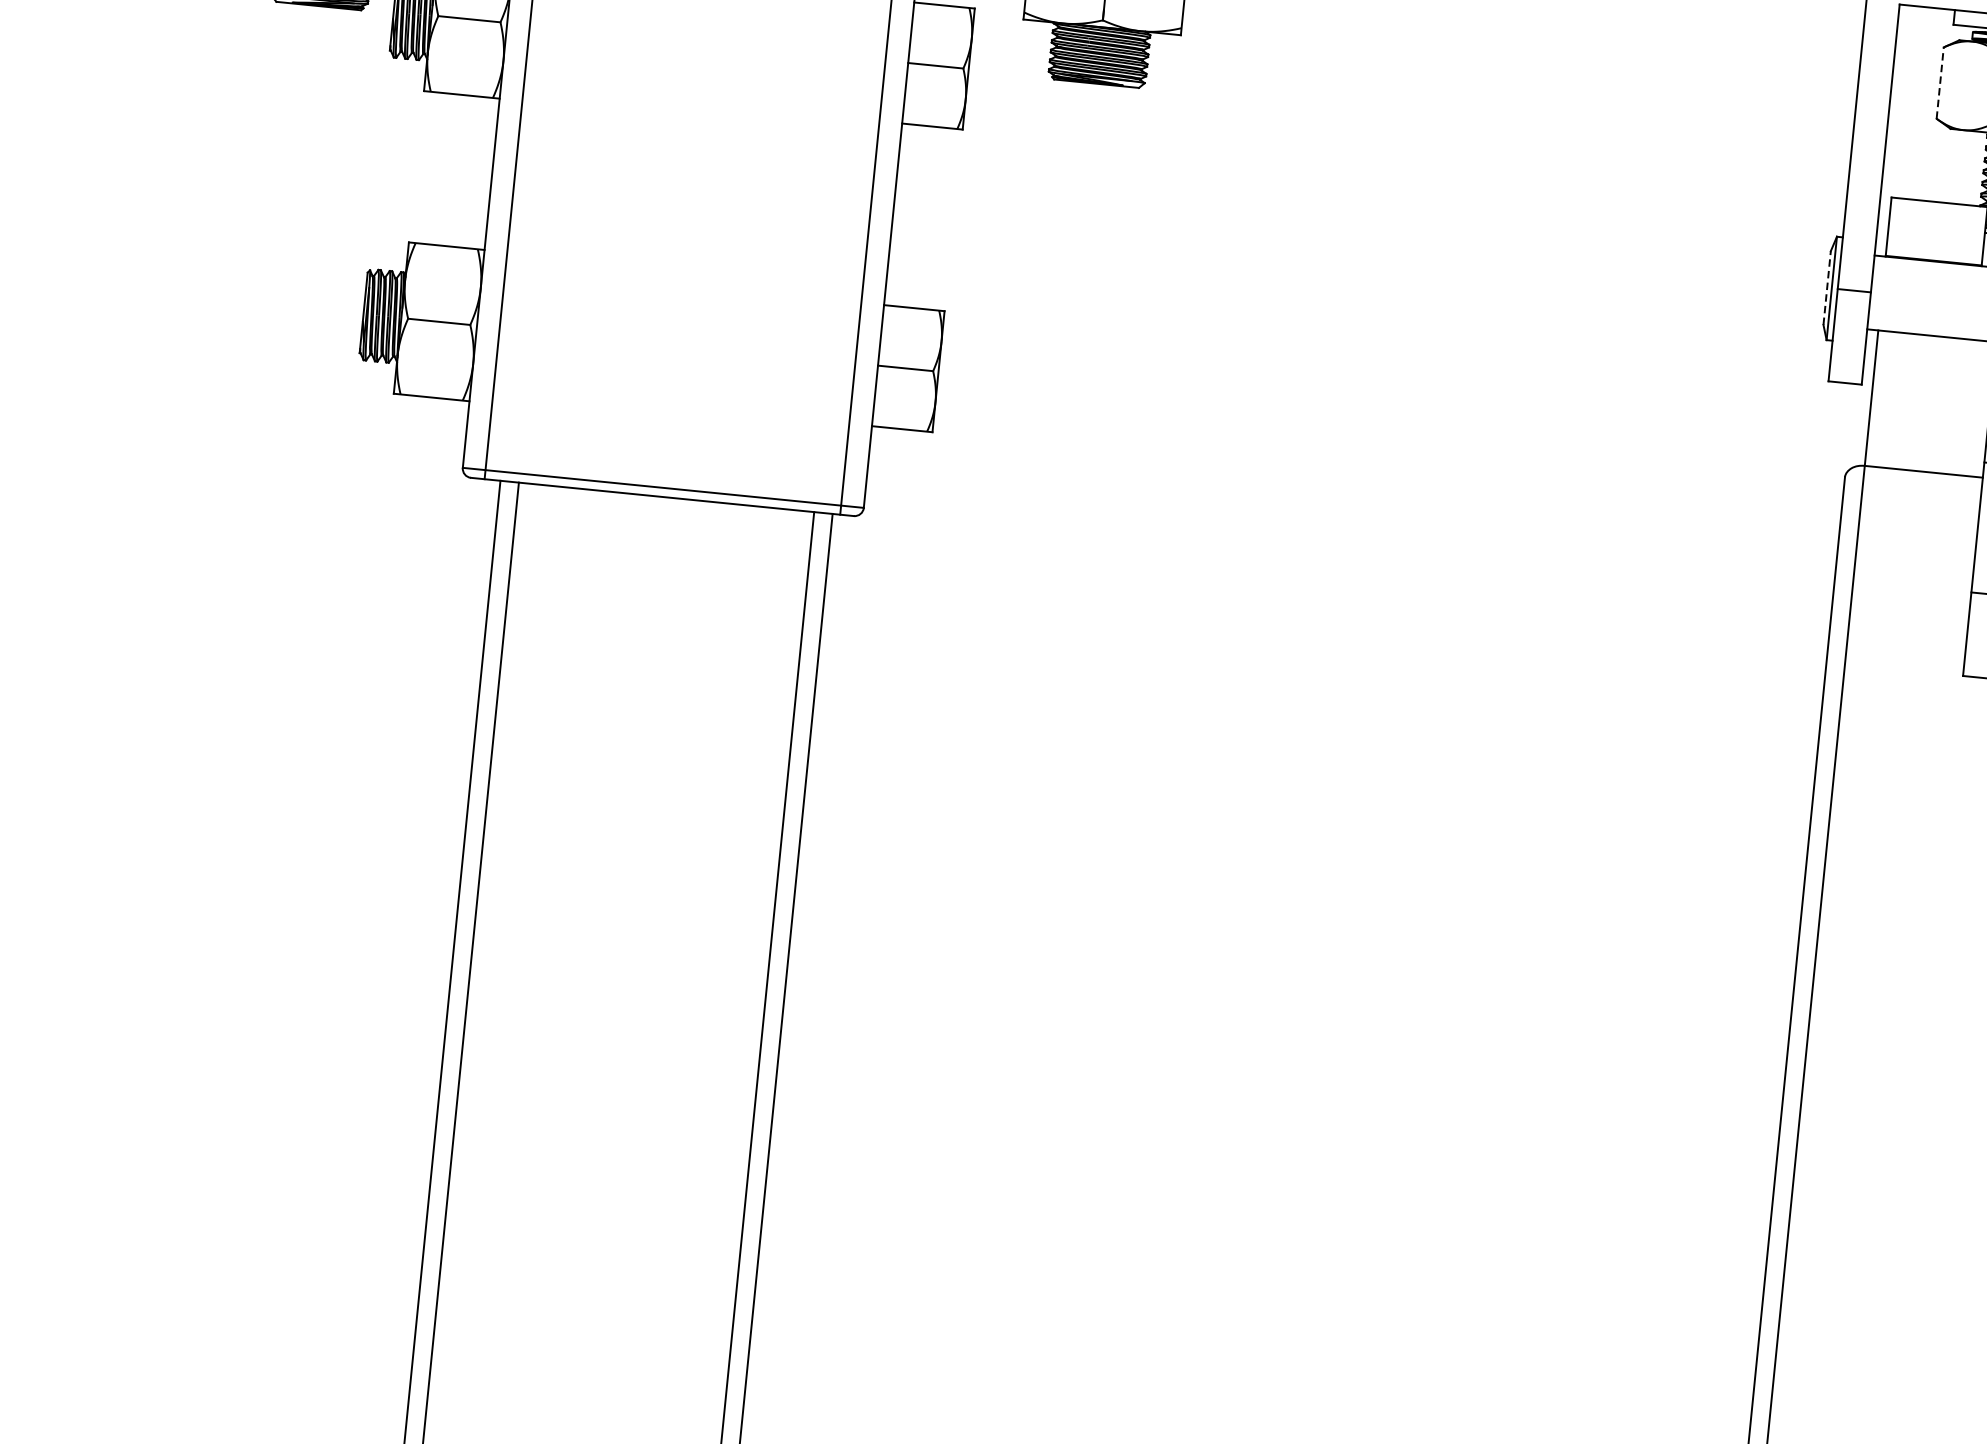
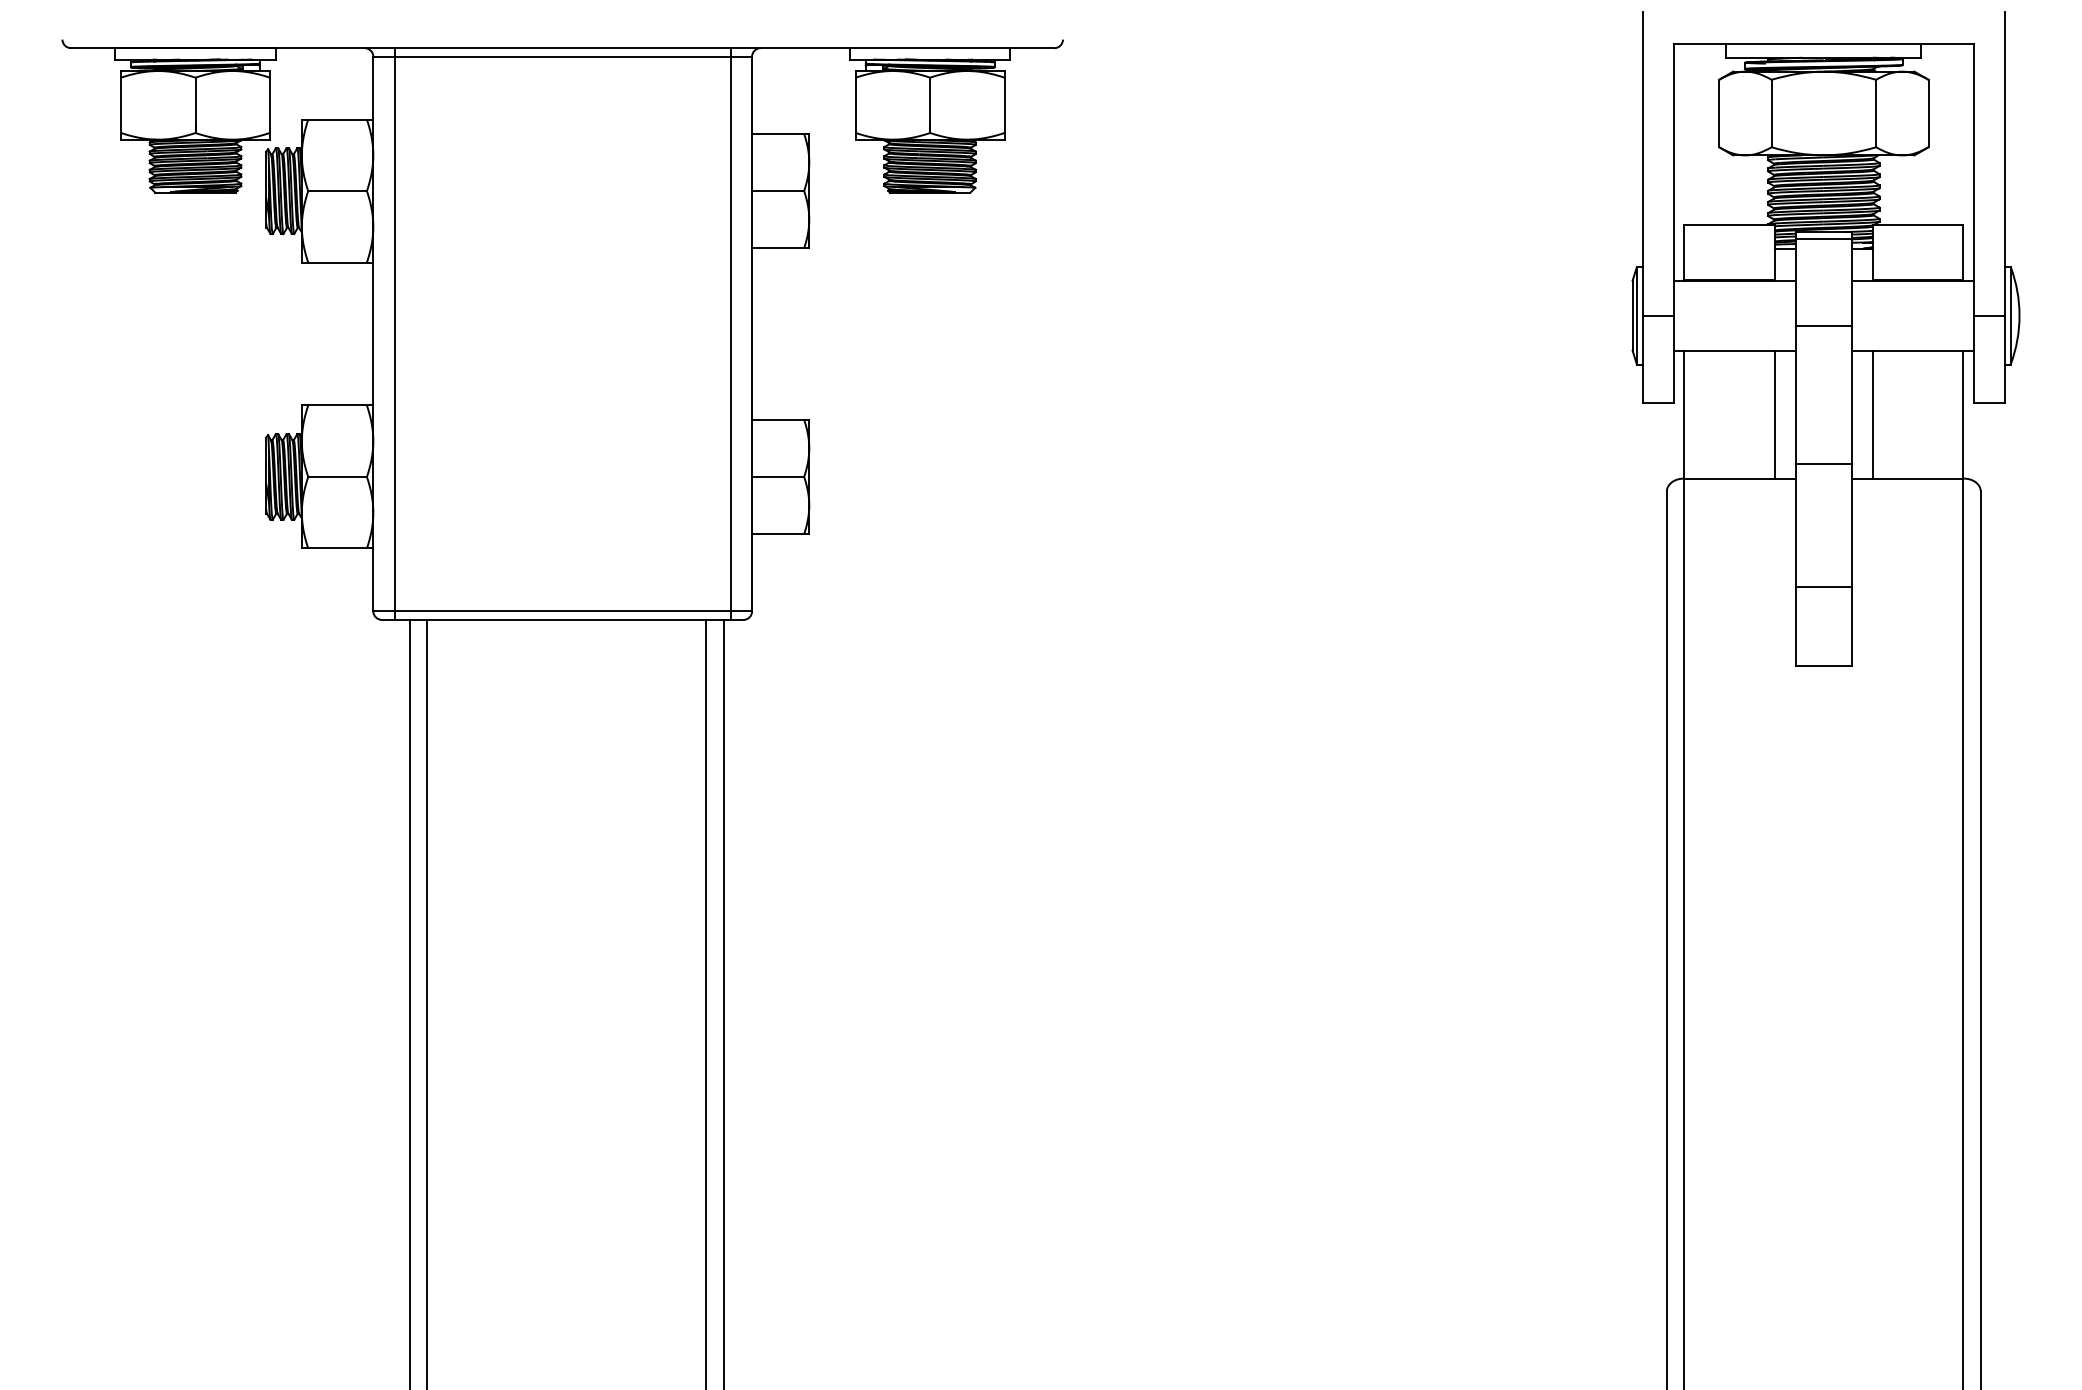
line: (1940, 83) -> (1719, 113), dashed -> solid
line: (1827, 287) -> (1632, 315), dashed -> solid
line: (1968, 407) -> (1775, 414), added

